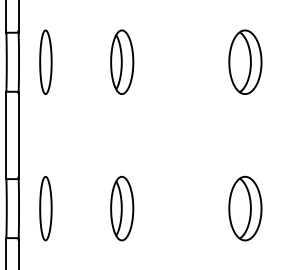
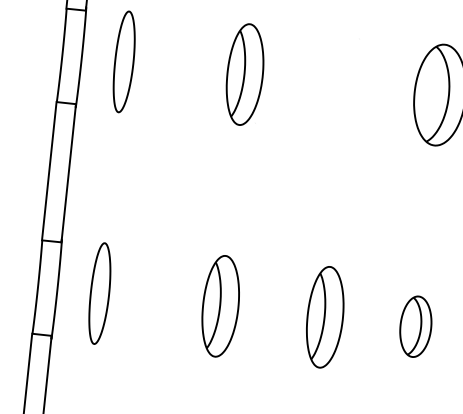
part: (188, 208) -> (325, 317), added
part: (245, 208) -> (415, 326), size x0.6

